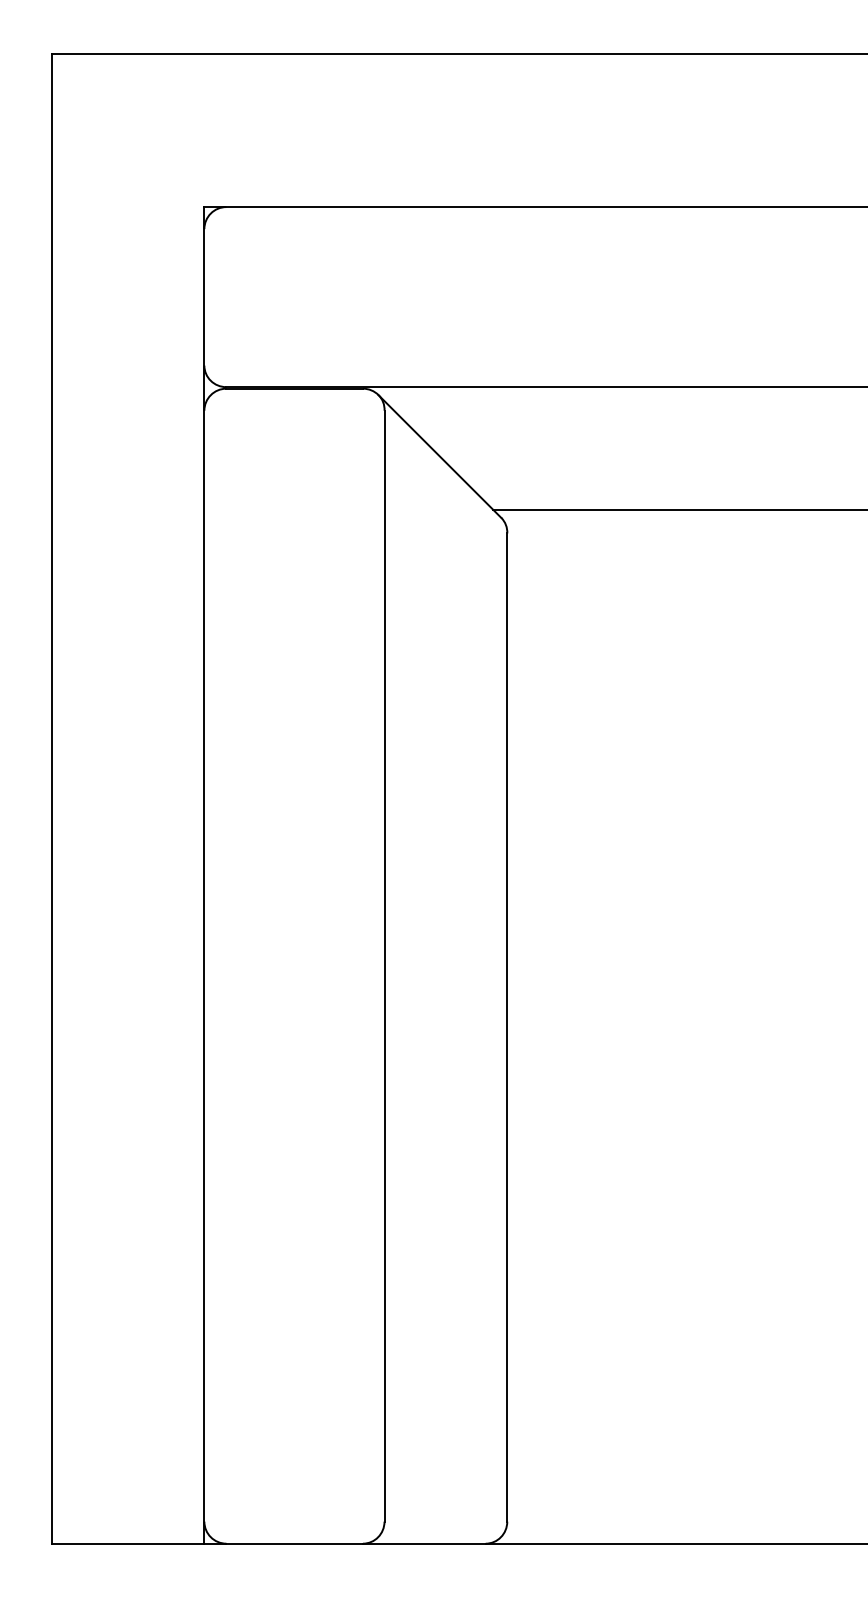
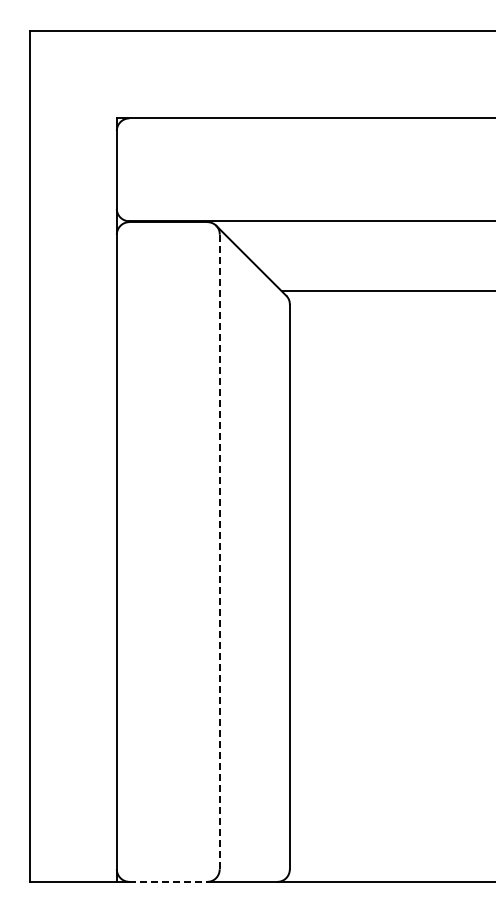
line: (384, 965) -> (219, 551), solid -> dashed
line: (294, 1543) -> (168, 881), solid -> dashed

